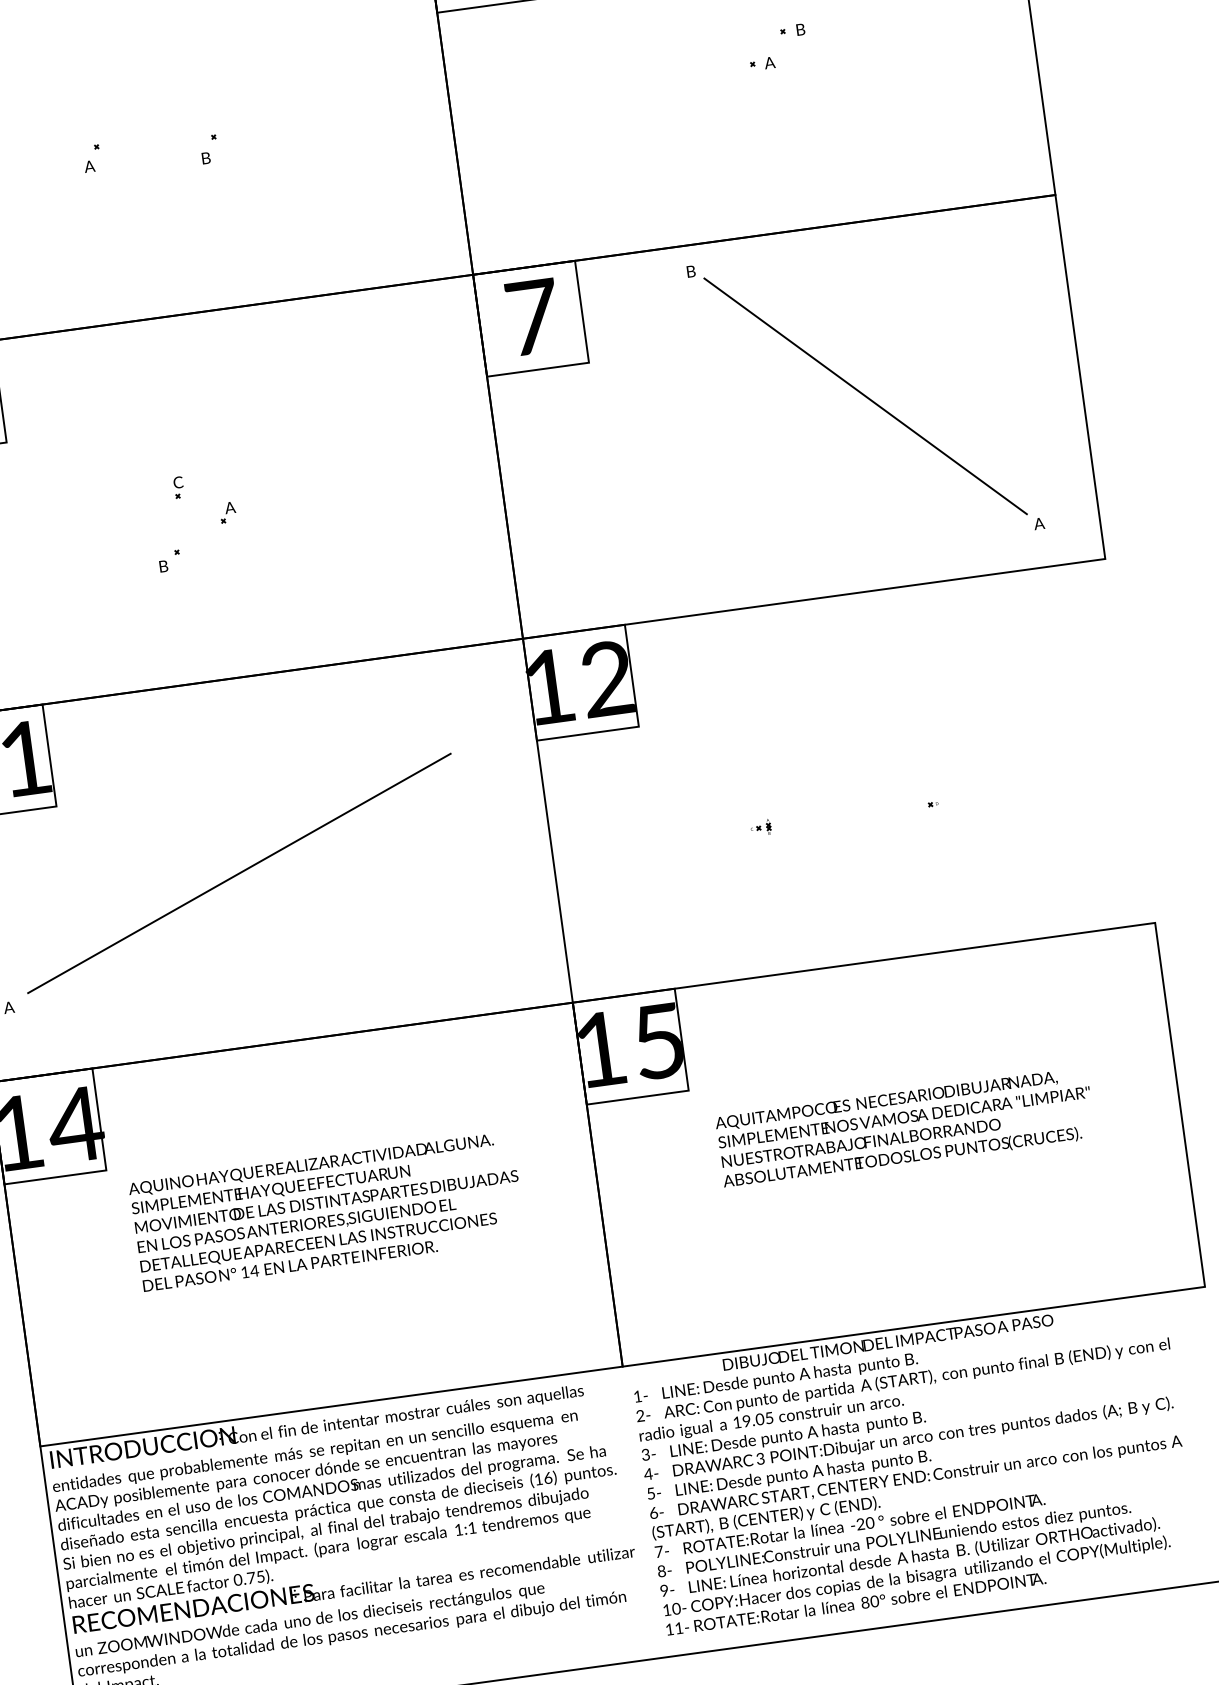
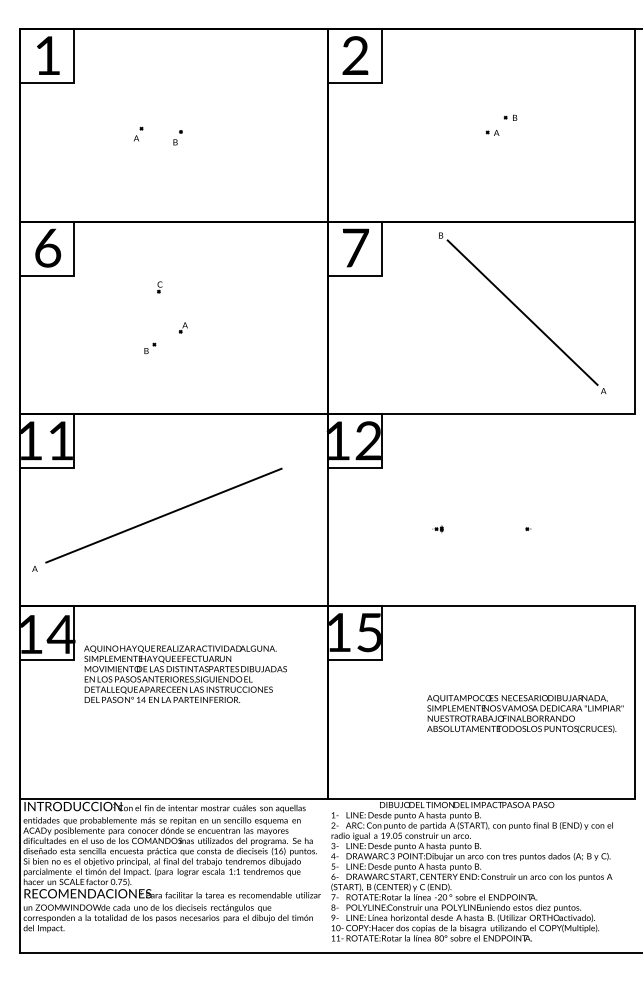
part: (208, 148) -> (177, 137), moved
part: (178, 488) -> (159, 287), moved
text: (905, 1126) -> (525, 713), moved
text: (327, 1210) -> (185, 673), moved

